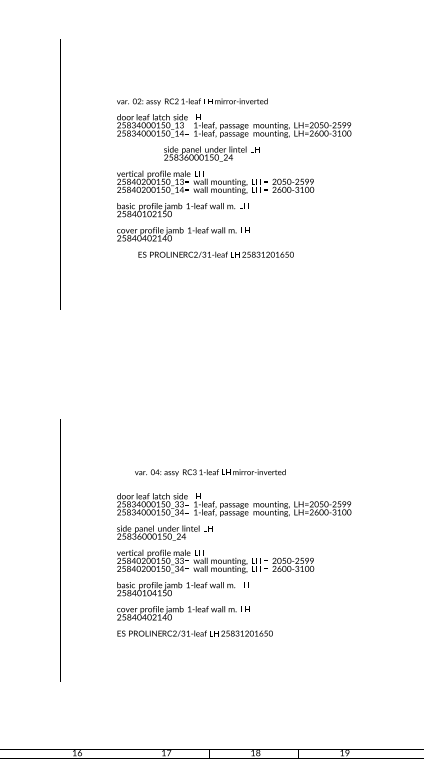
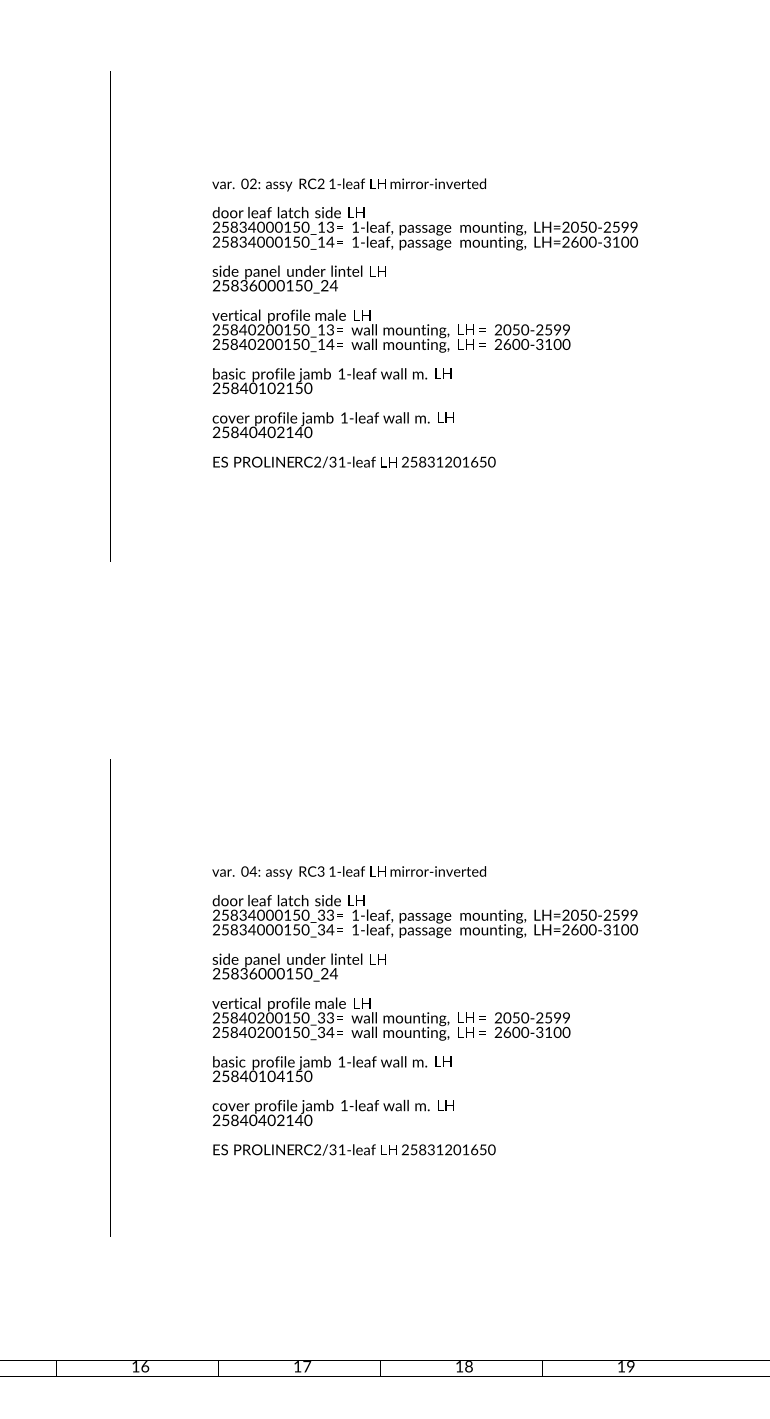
text: (211, 153) -> (298, 278), moved
text: (215, 254) -> (353, 461), moved
text: (210, 472) -> (349, 871), moved

